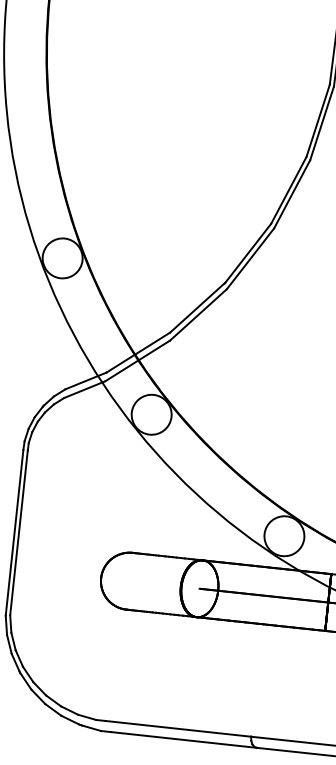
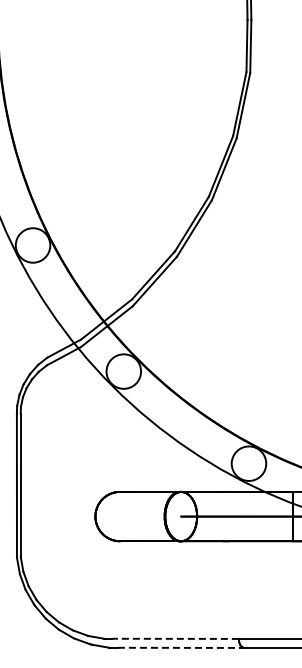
line: (178, 728) -> (175, 638), solid -> dashed
line: (184, 739) -> (181, 647), solid -> dashed

